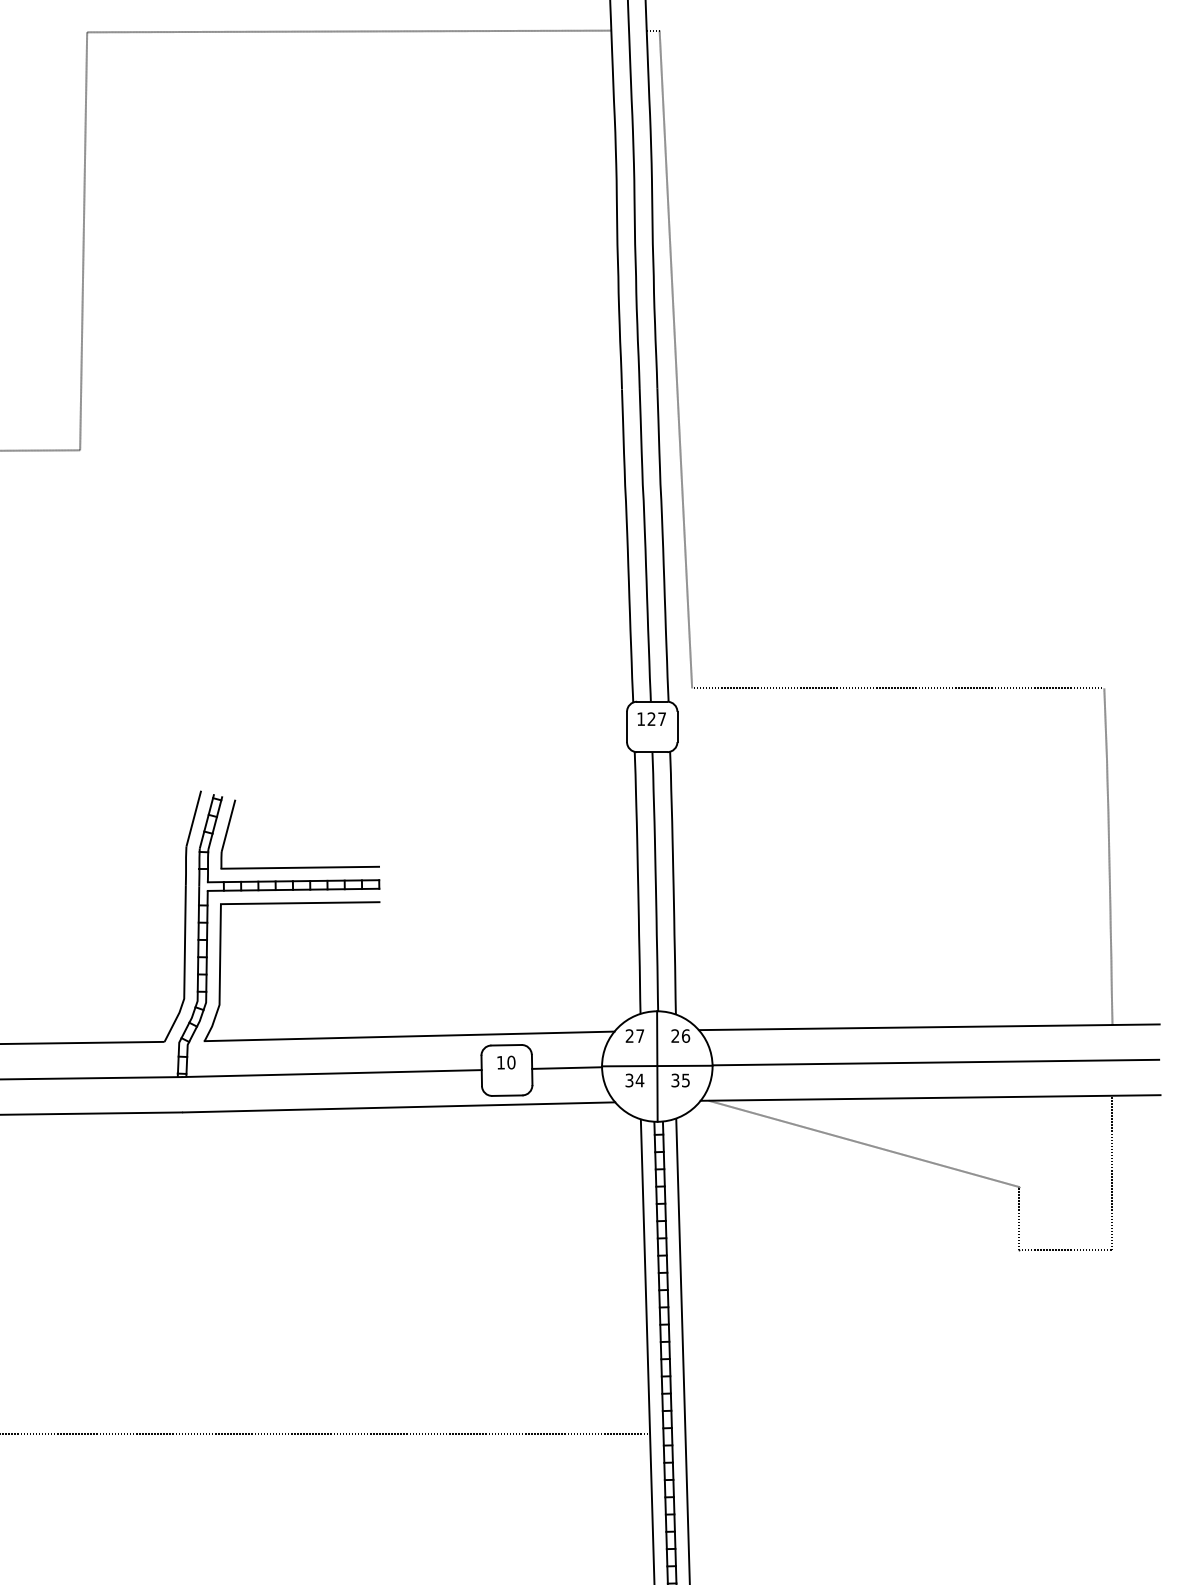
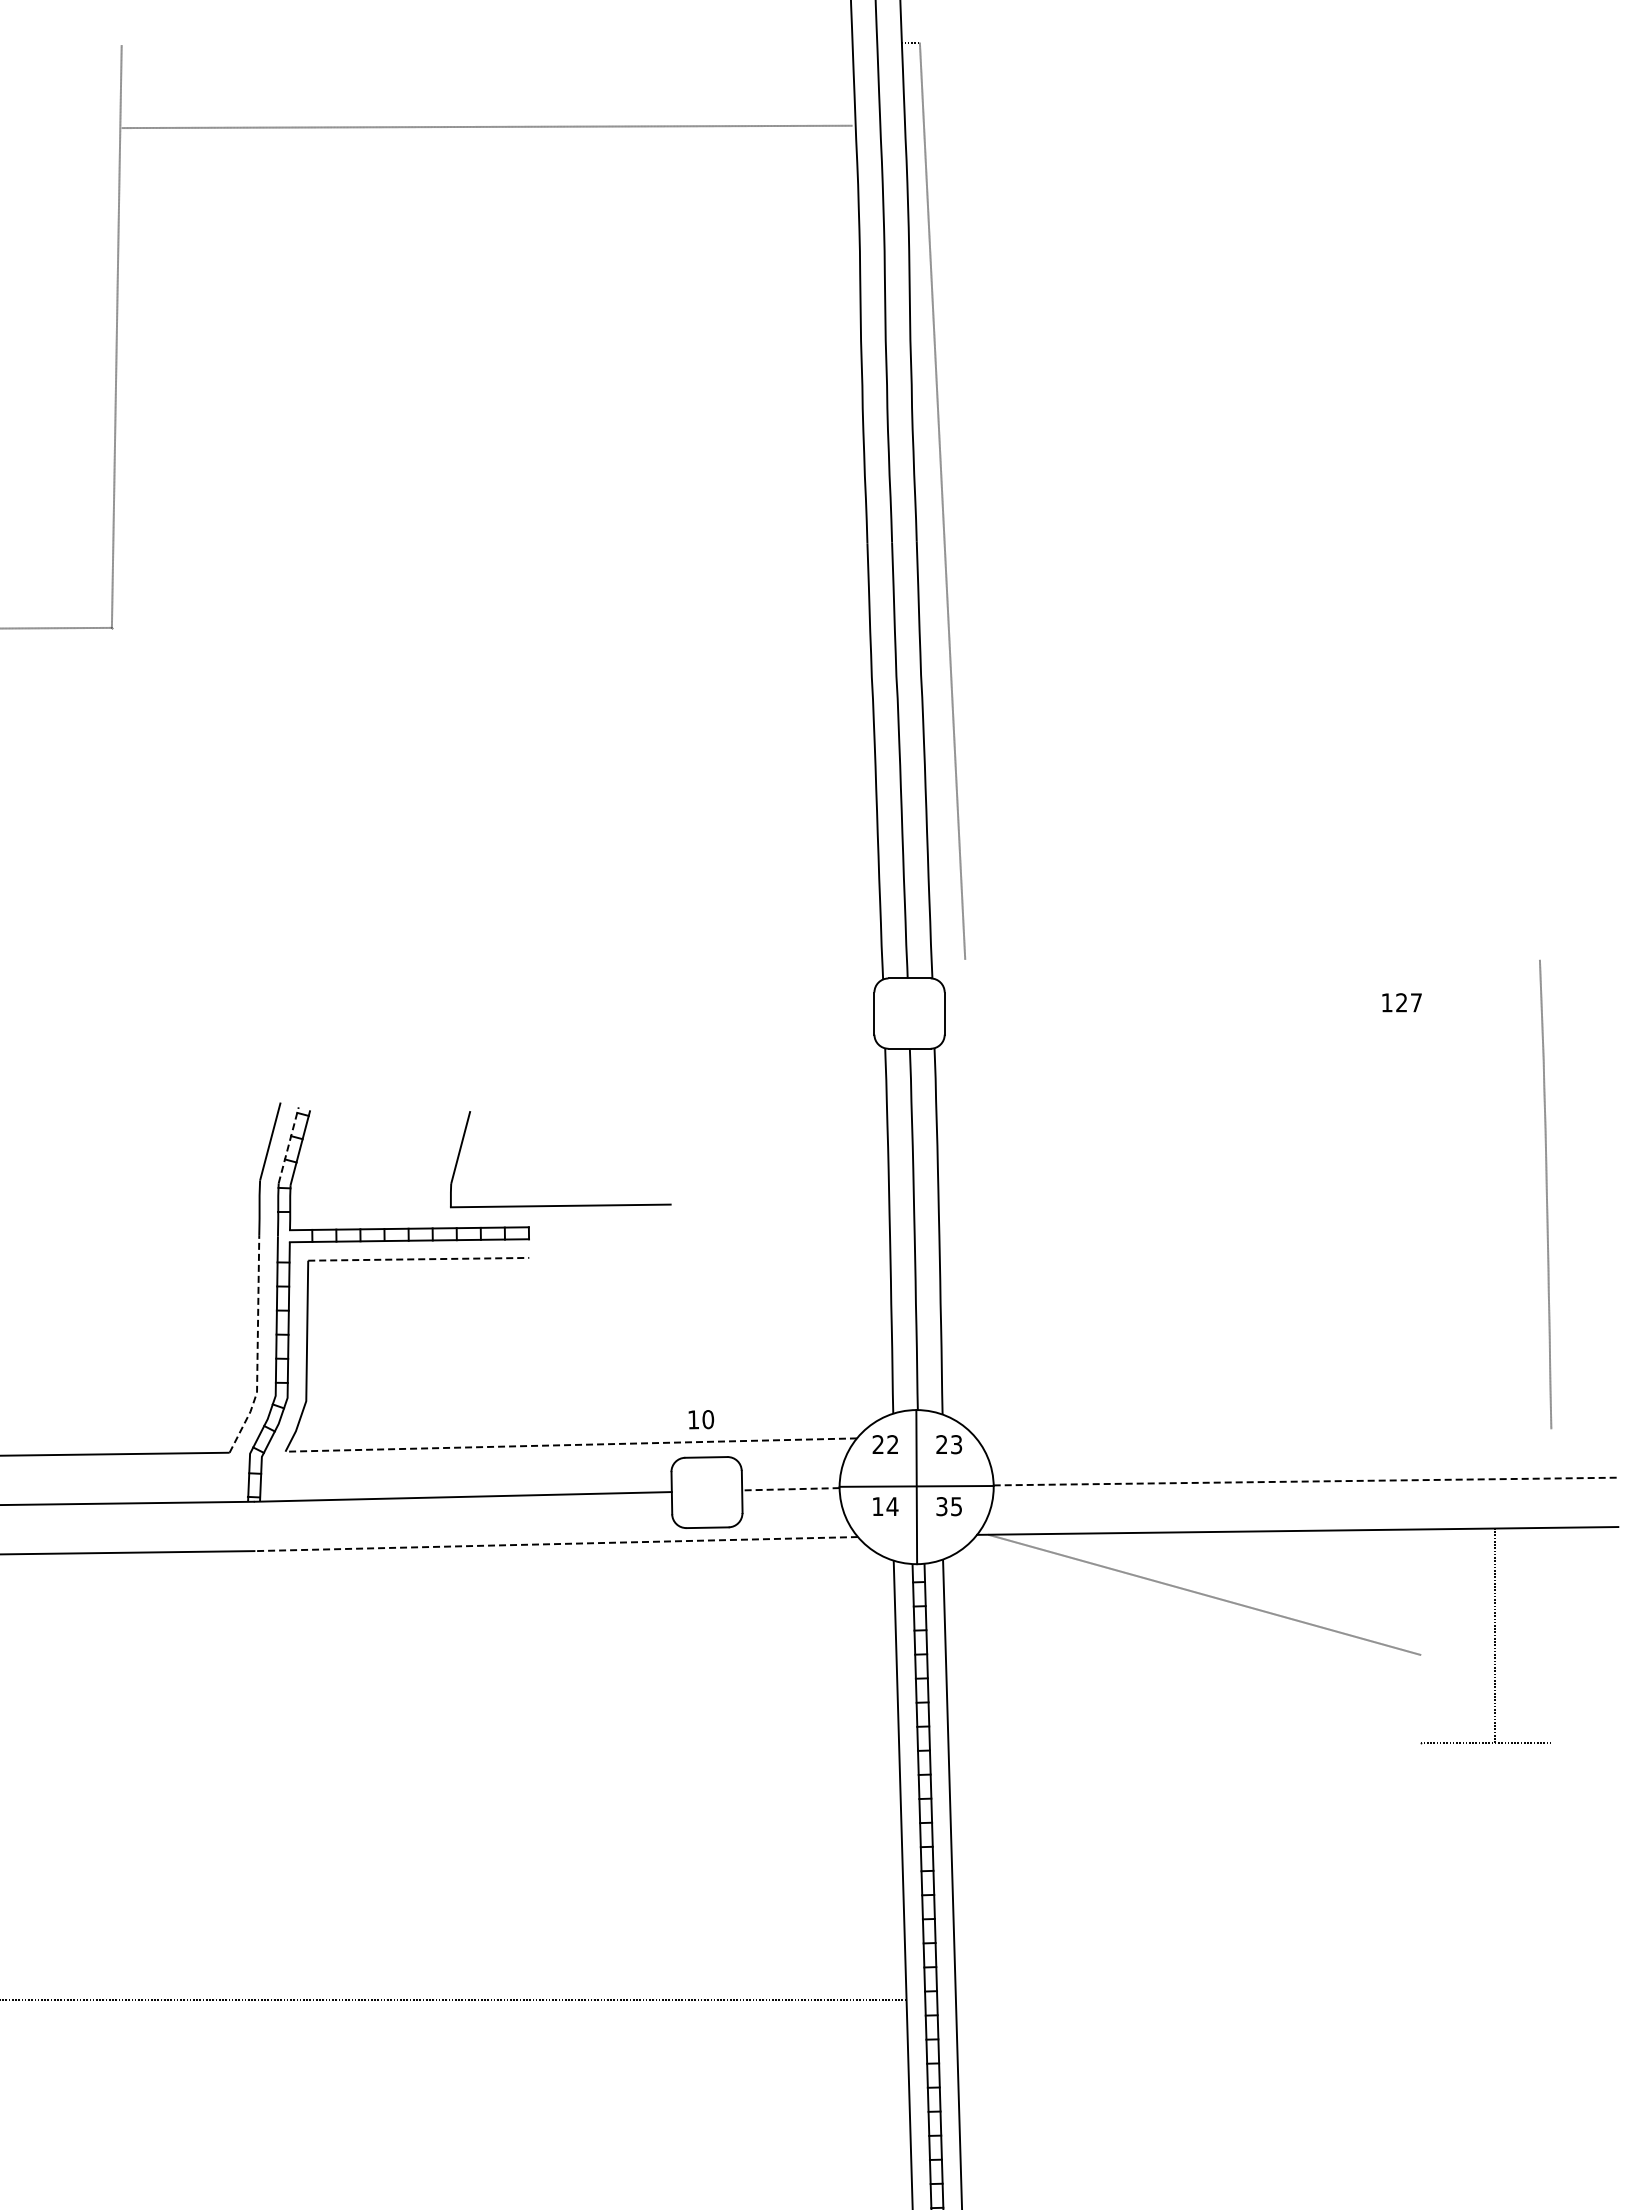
line: (348, 31) -> (486, 126), moved
line: (898, 688) -> (1252, 959), removed
text: (651, 718) -> (1401, 1002), moved
line: (206, 820) -> (288, 1144), solid -> dashed
part: (300, 867) -> (560, 1205), moved
line: (300, 903) -> (418, 1259), solid -> dashed
line: (184, 966) -> (257, 1347), solid -> dashed
line: (929, 1027) -> (1295, 1432), removed
text: (639, 1035) -> (892, 1444), 27 -> 22
text: (685, 1035) -> (956, 1444), 26 -> 23
line: (409, 1036) -> (571, 1445), solid -> dashed
text: (506, 1062) -> (701, 1419), moved
line: (936, 1062) -> (1306, 1481), solid -> dashed
line: (566, 1068) -> (790, 1489), solid -> dashed
text: (629, 1080) -> (877, 1506), 34 -> 14
line: (399, 1107) -> (556, 1544), solid -> dashed
line: (1112, 1172) -> (1495, 1634), moved
line: (1019, 1218) -> (1421, 1698), removed

